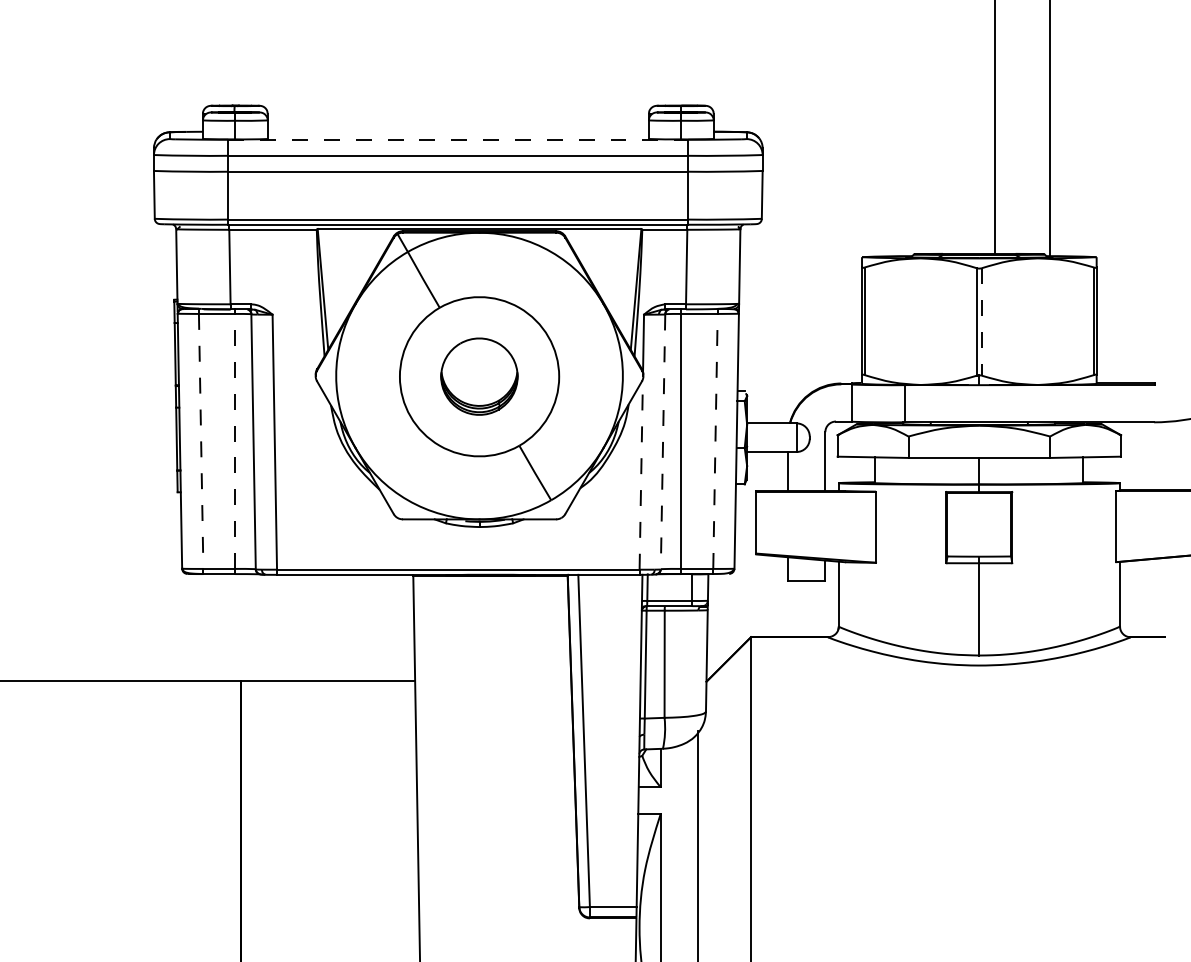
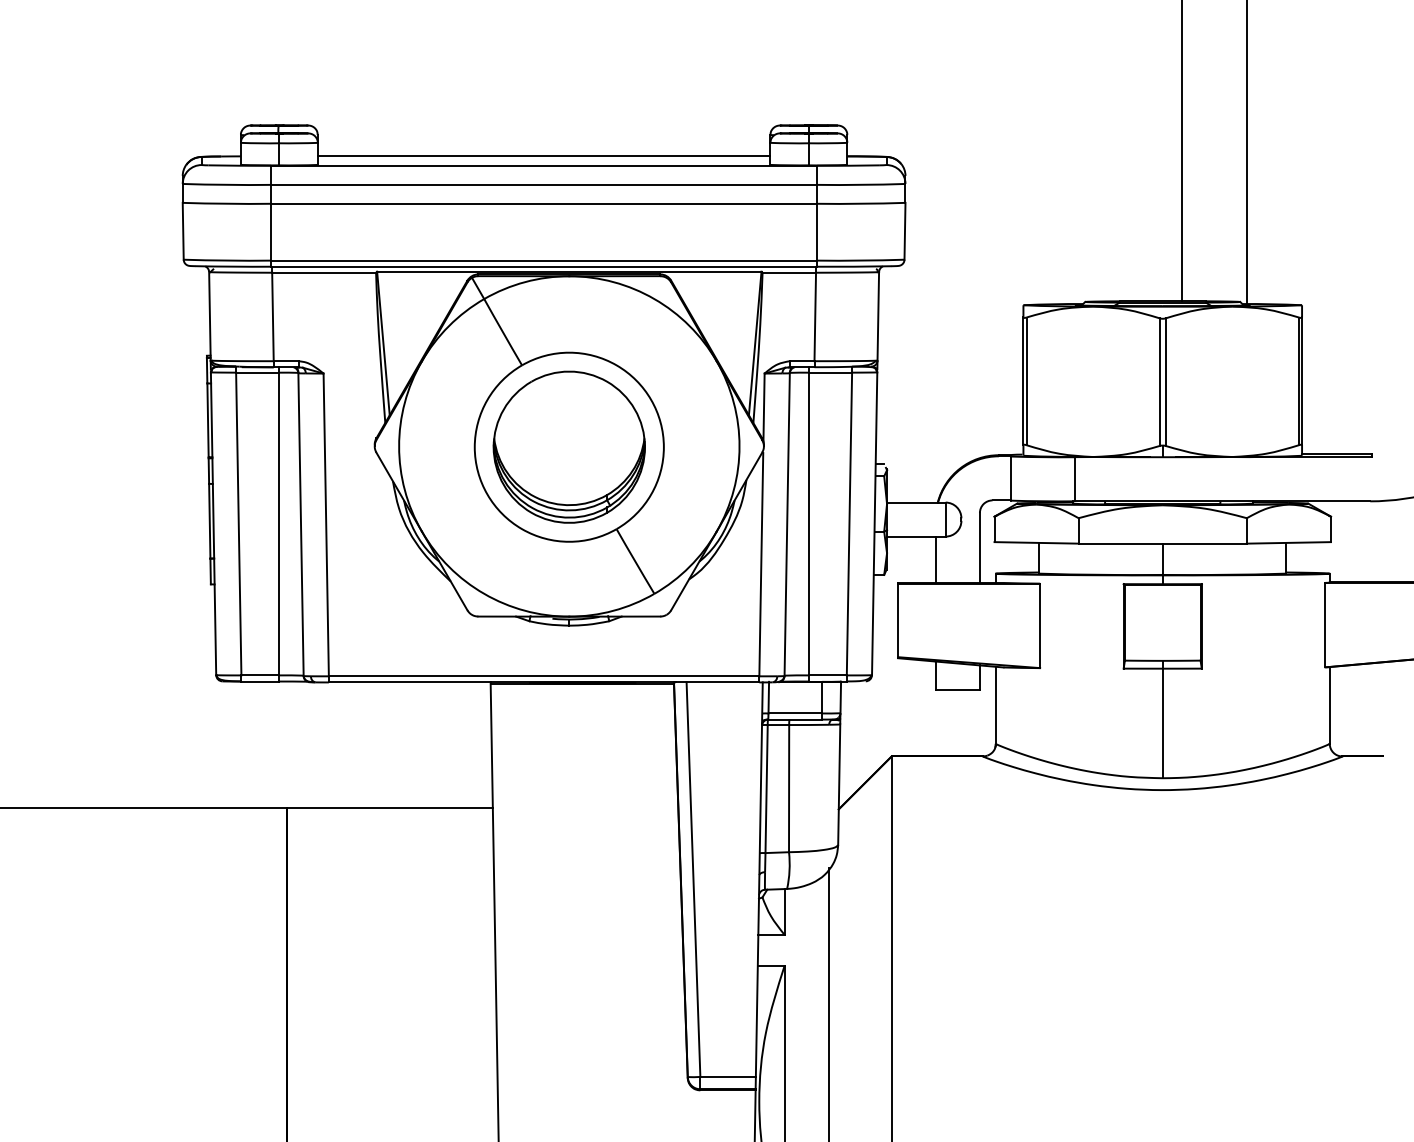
line: (457, 131) -> (543, 156), added
line: (458, 139) -> (544, 165), dashed -> solid
line: (981, 322) -> (1165, 382), dashed -> solid
part: (478, 376) -> (568, 446), size x1.67
line: (235, 440) -> (279, 523), dashed -> solid
line: (715, 440) -> (849, 523), dashed -> solid
line: (200, 441) -> (238, 524), dashed -> solid
line: (663, 442) -> (787, 525), dashed -> solid
line: (641, 475) -> (761, 564), dashed -> solid

